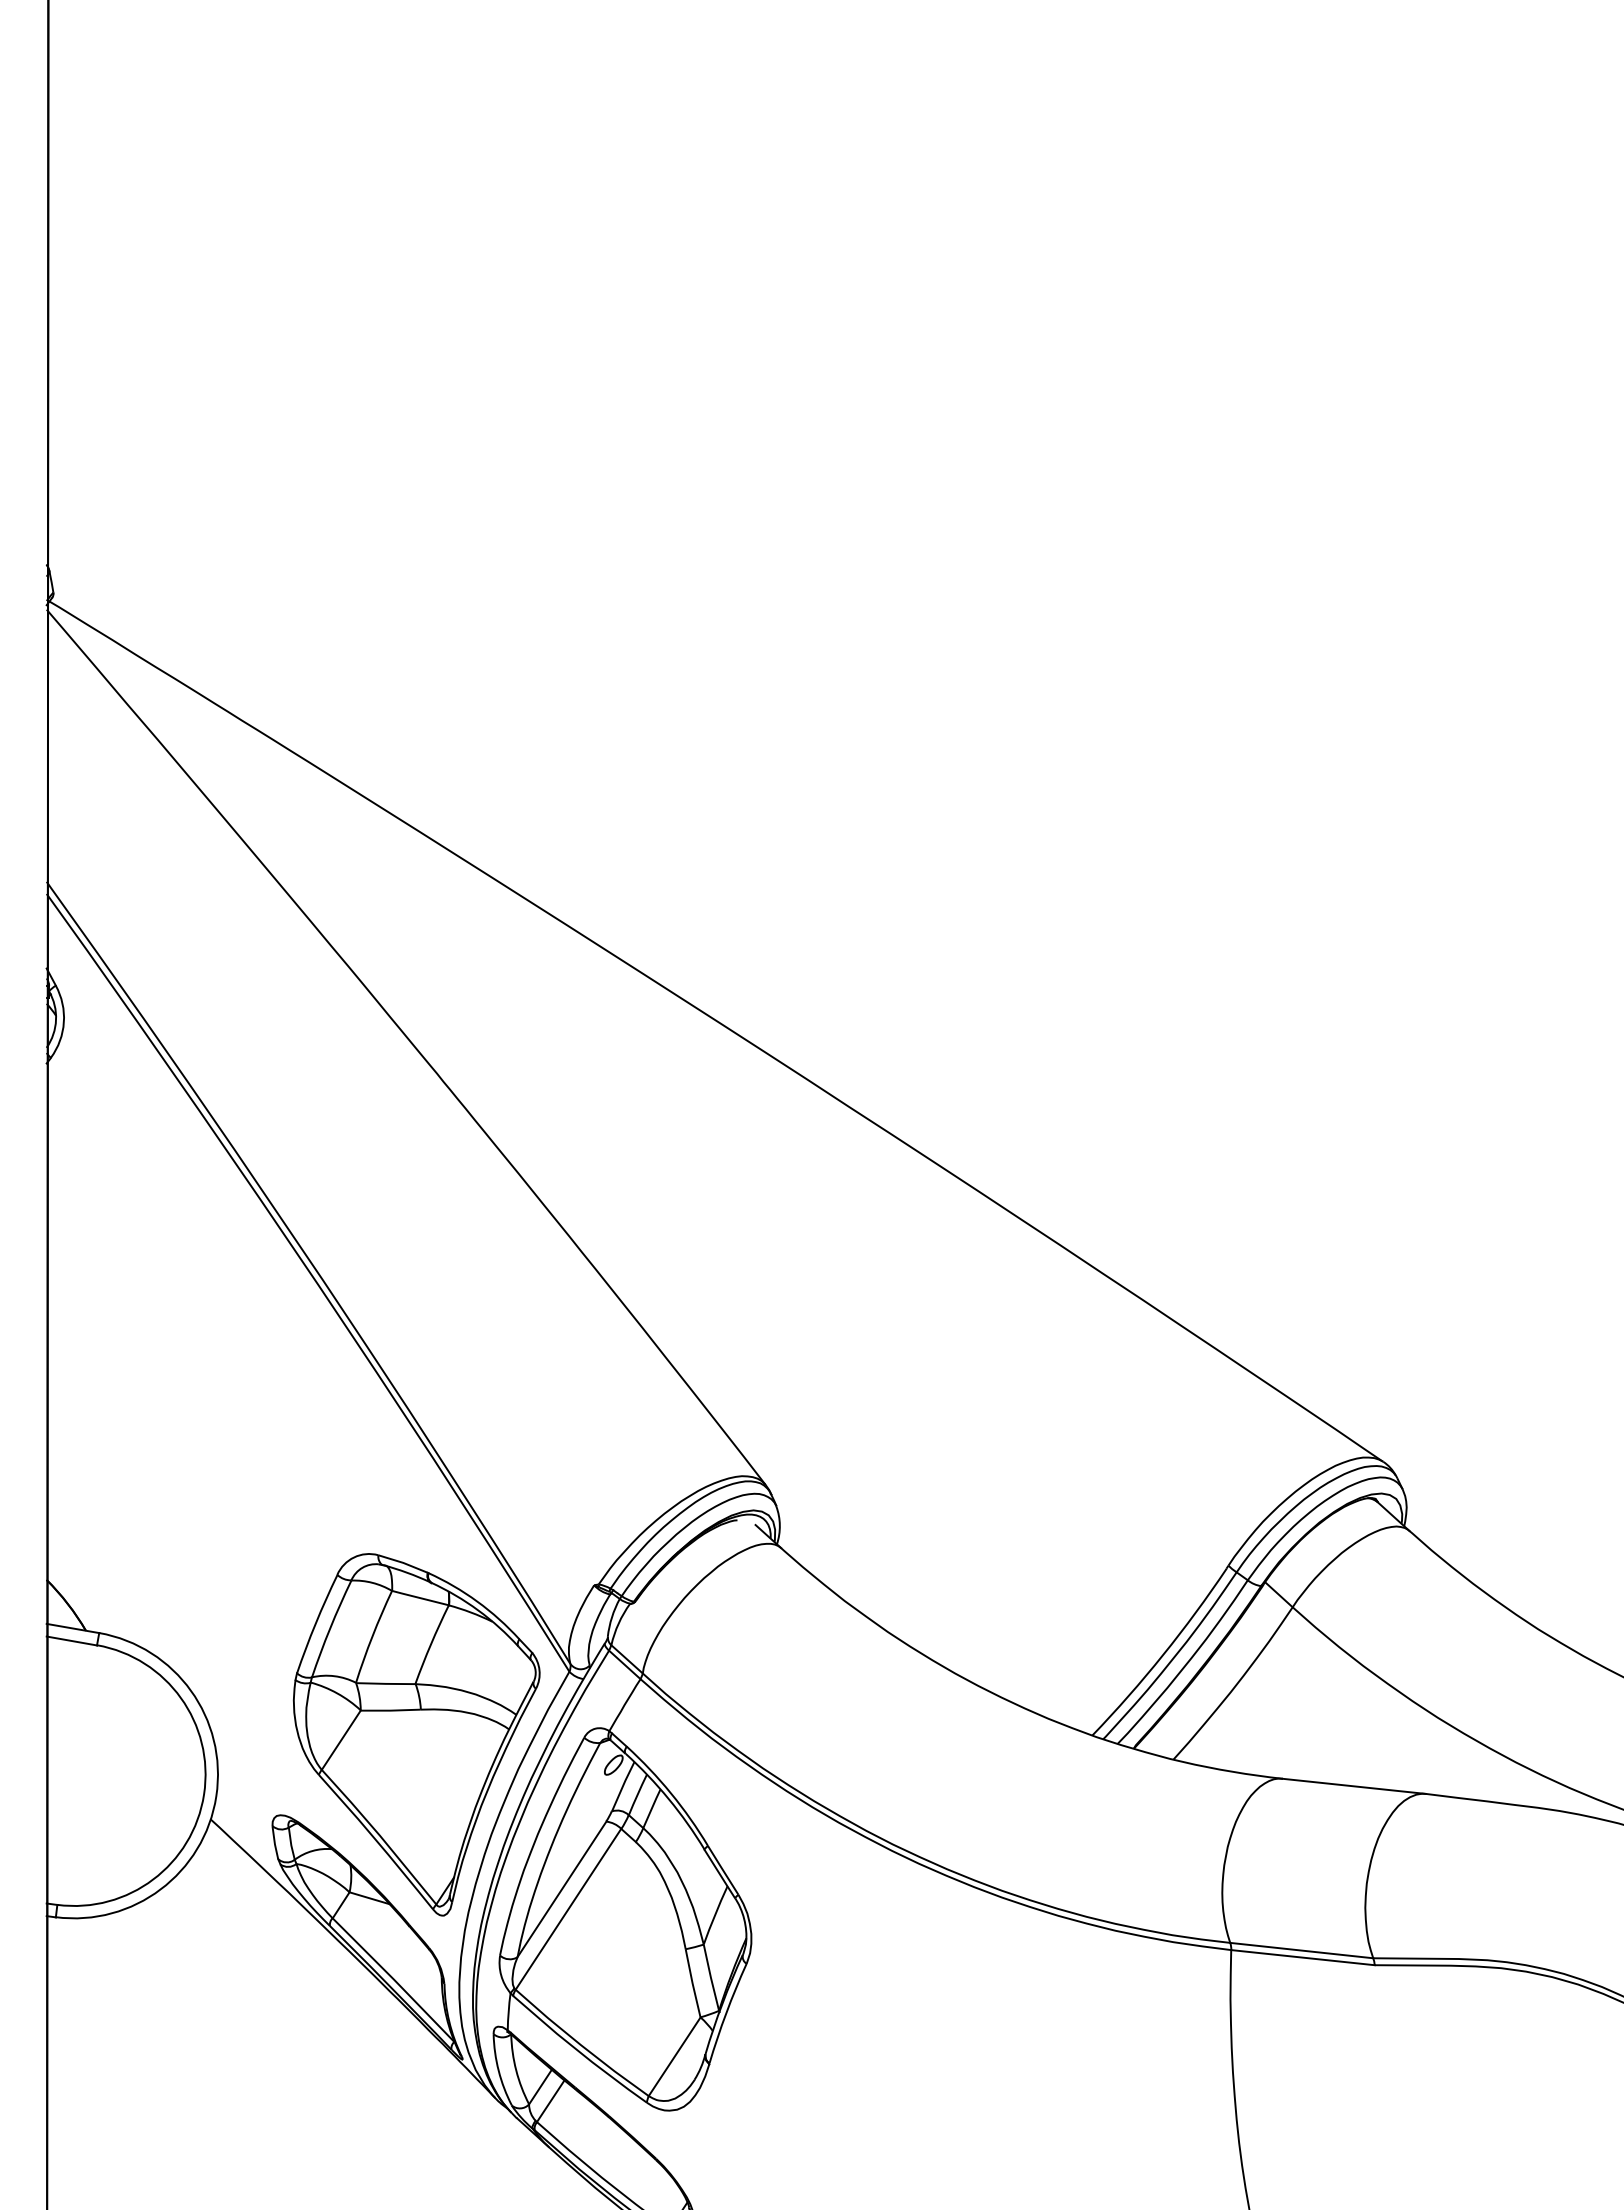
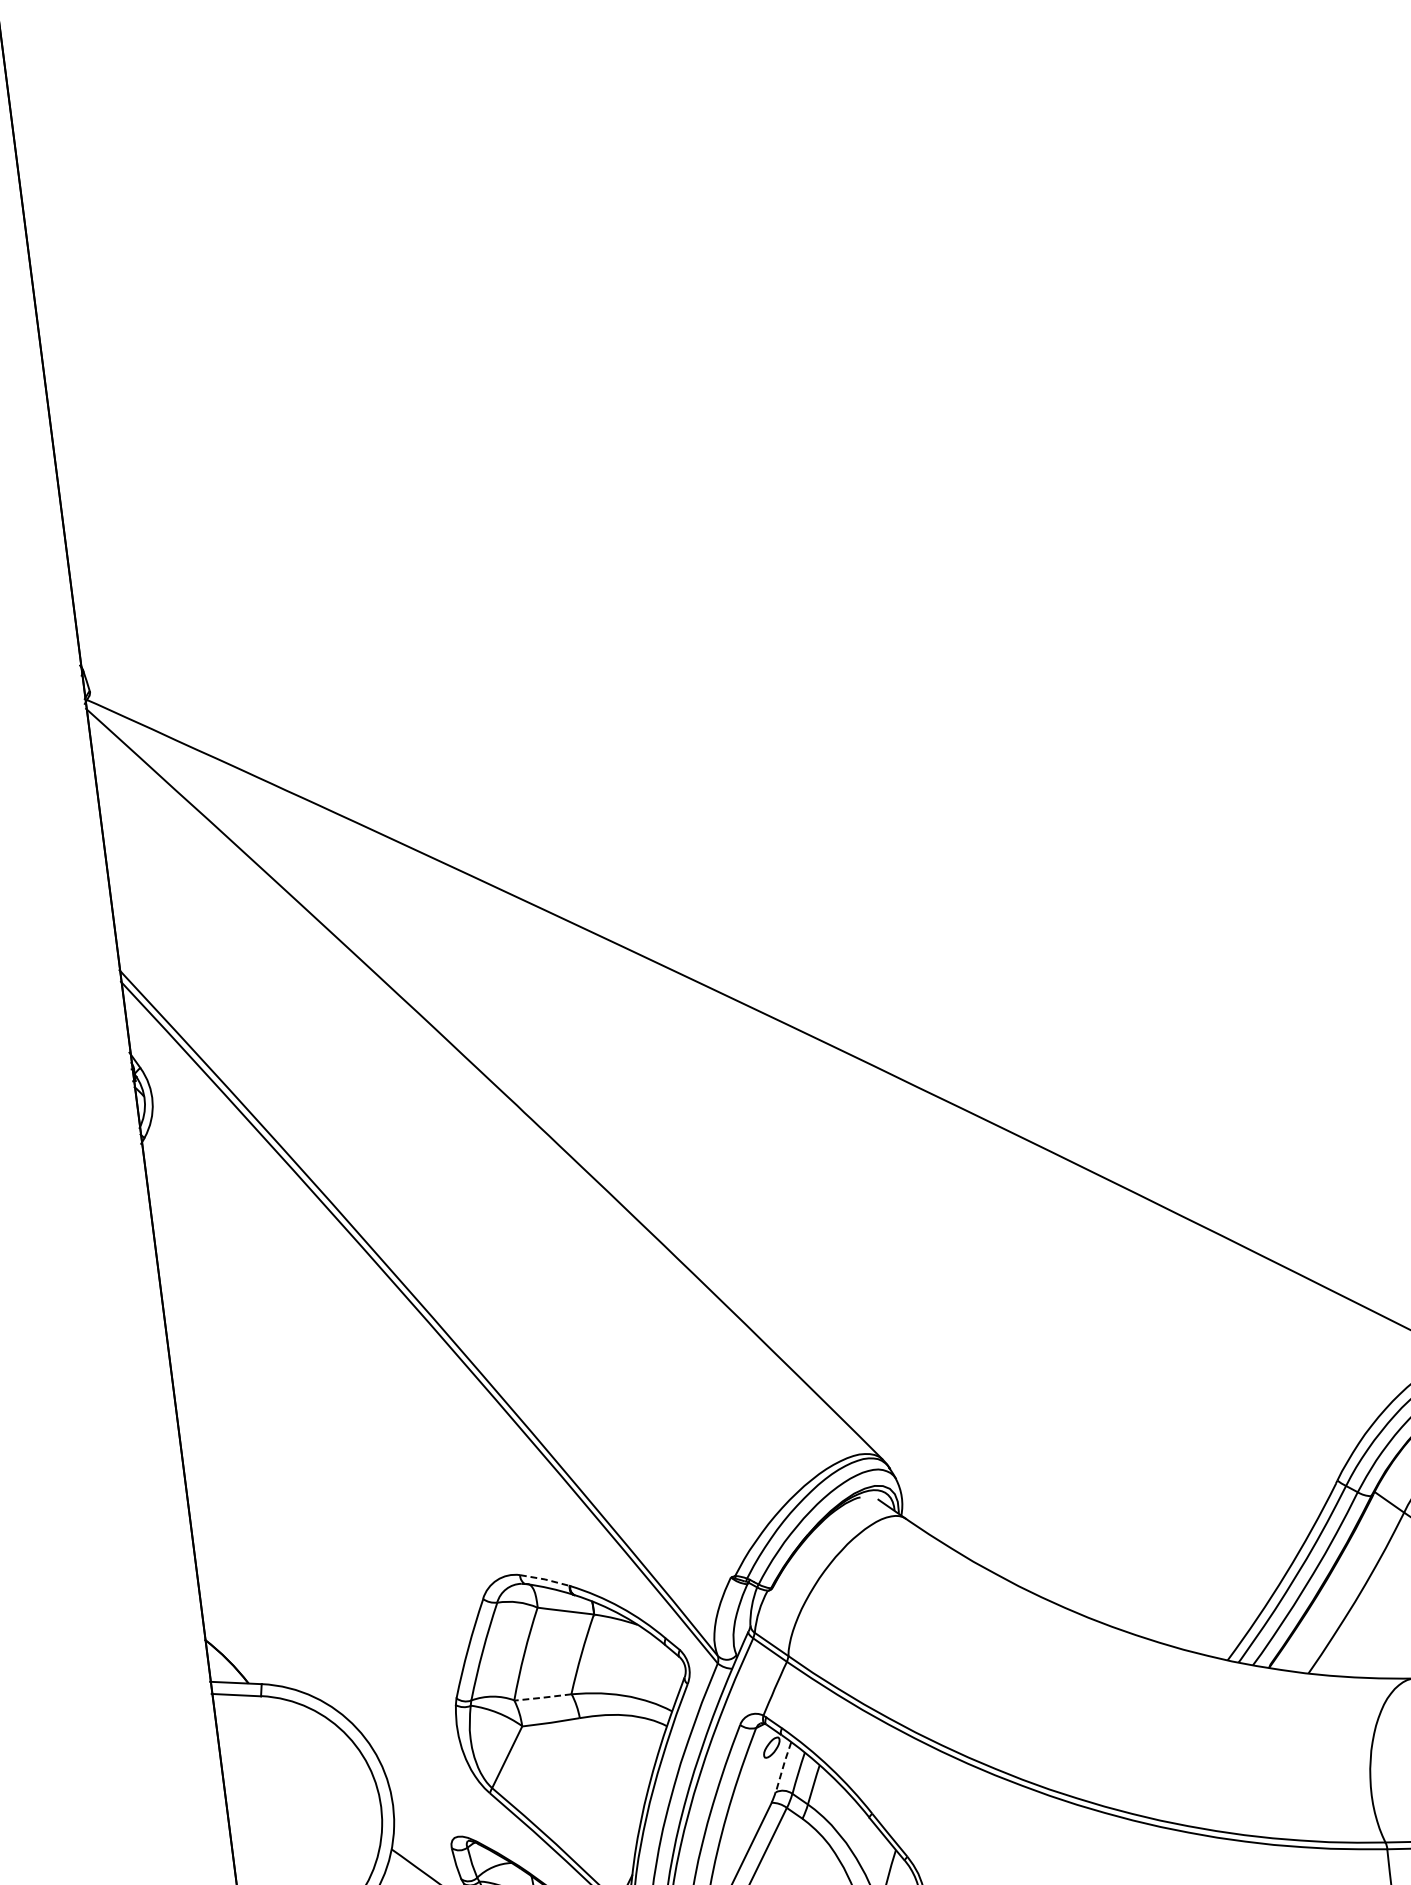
line: (403, 1562) -> (545, 1578), solid -> dashed
line: (385, 1683) -> (542, 1697), solid -> dashed
line: (623, 1785) -> (783, 1766), solid -> dashed

